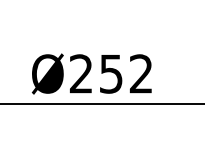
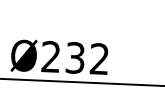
text: (111, 73) -> (75, 57), Ø252 -> Ø232

